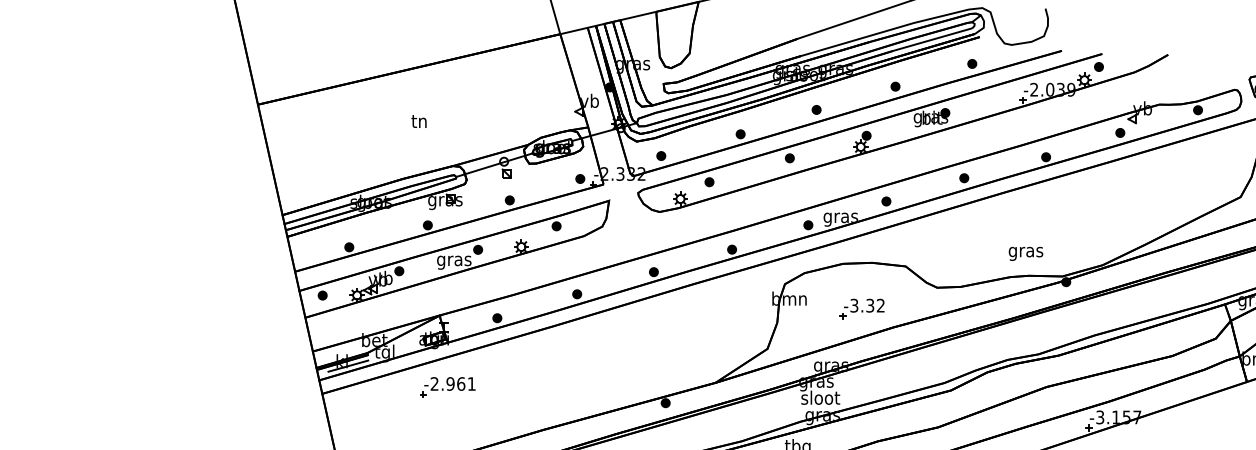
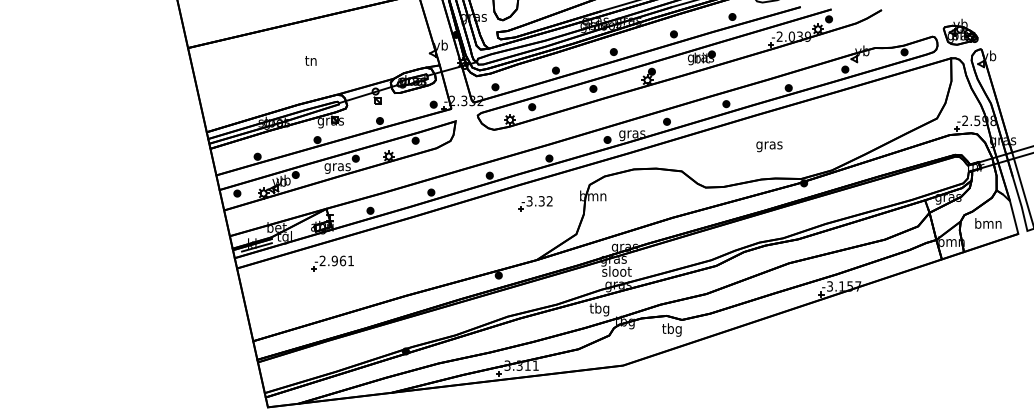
text: (1026, 253) -> (769, 146), moved
part: (862, 308) -> (535, 203), moved

